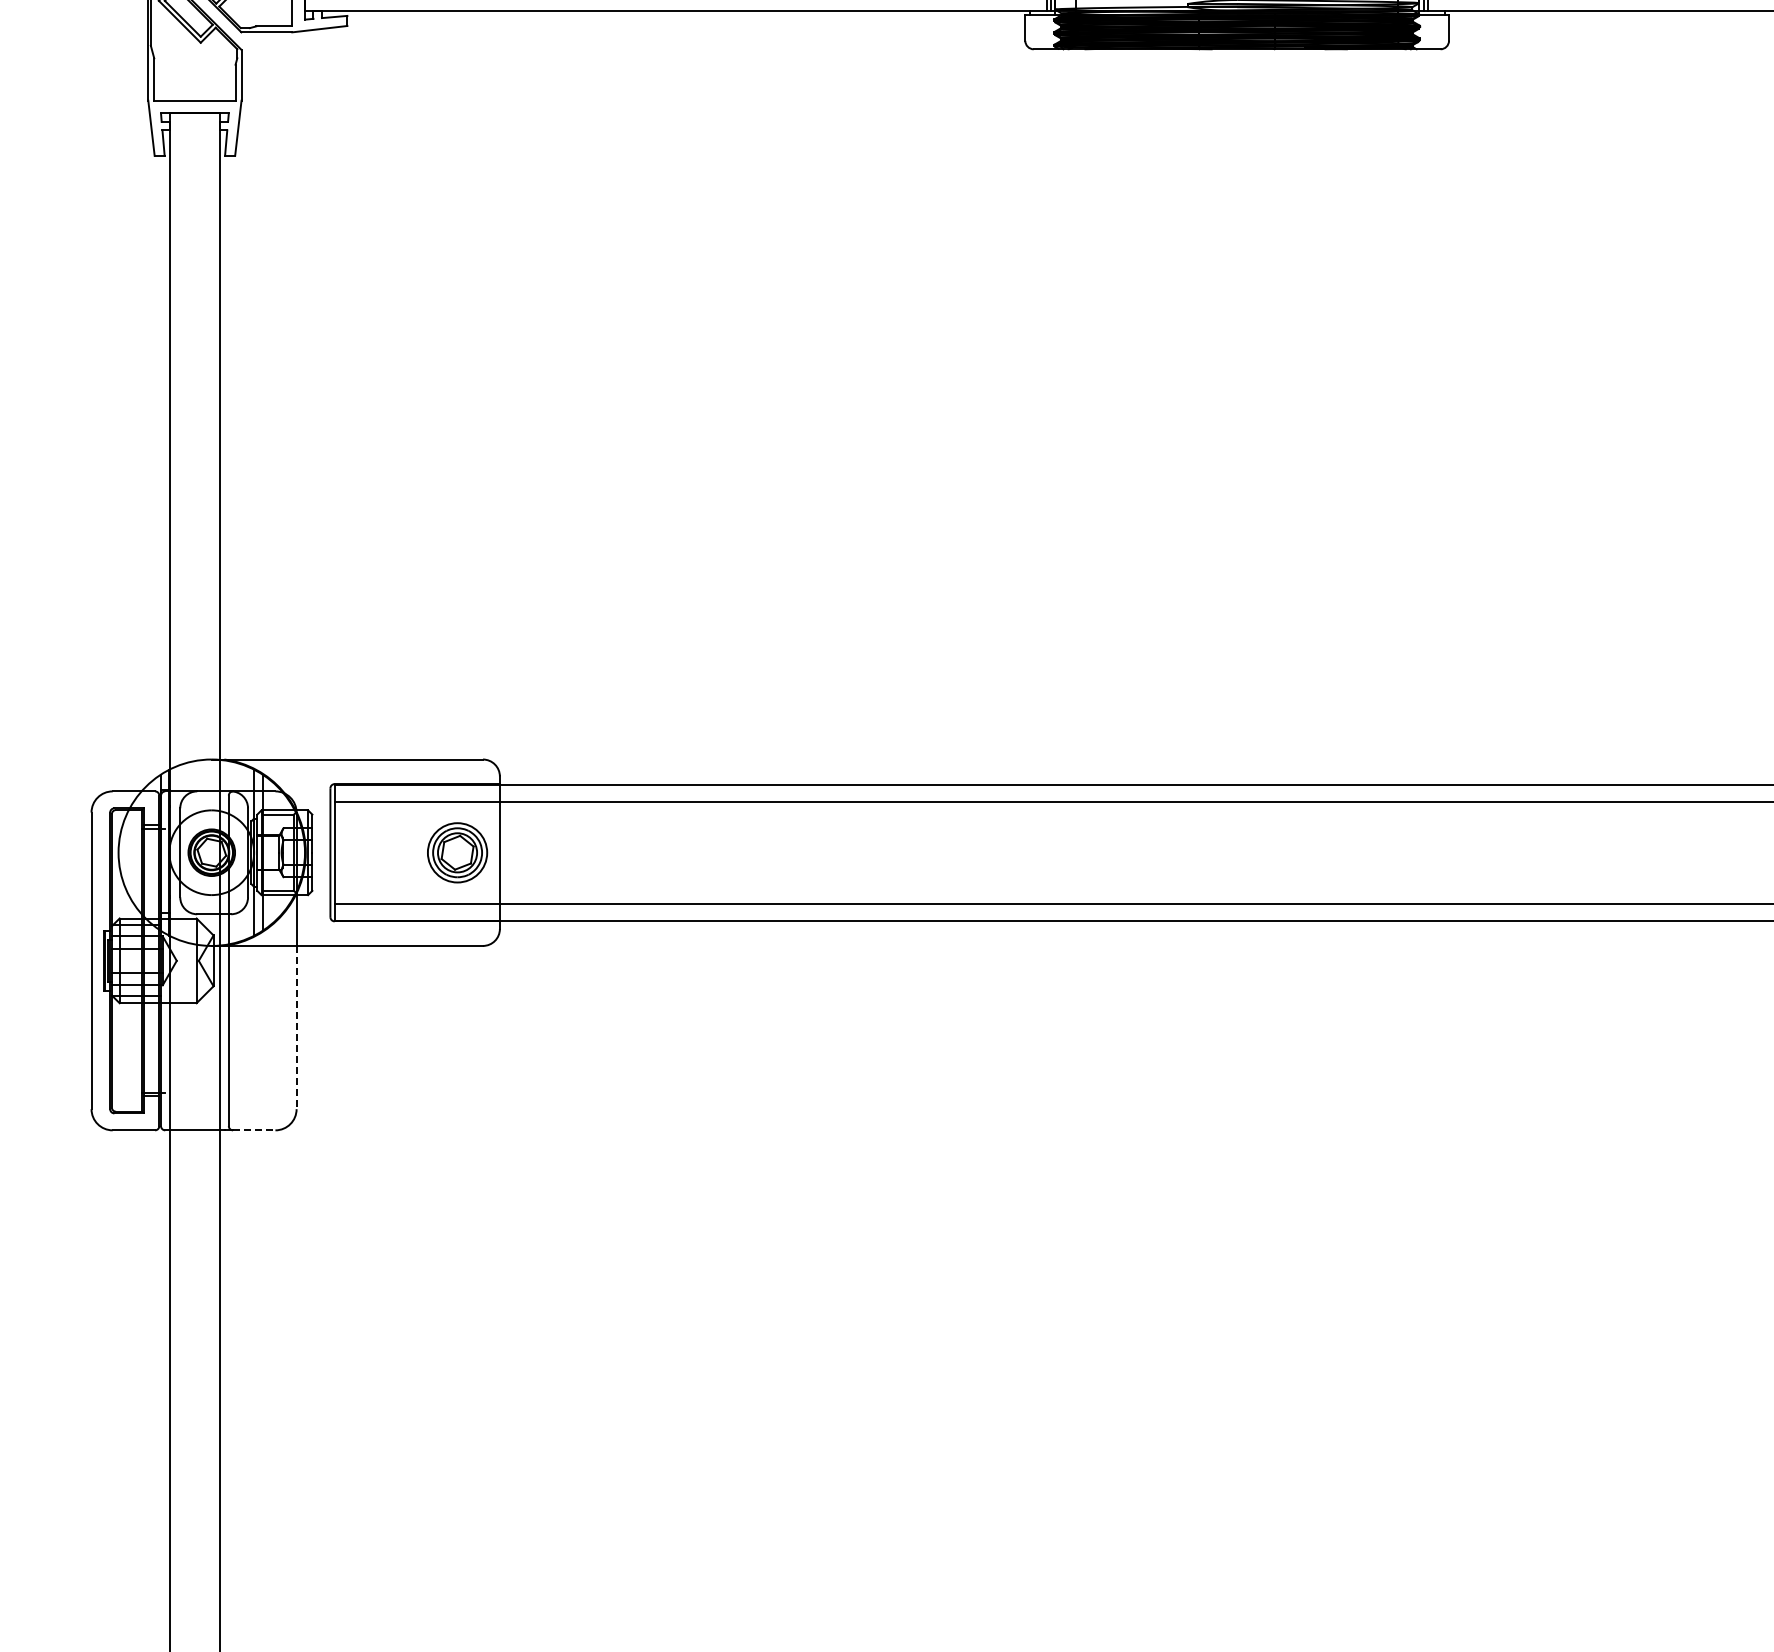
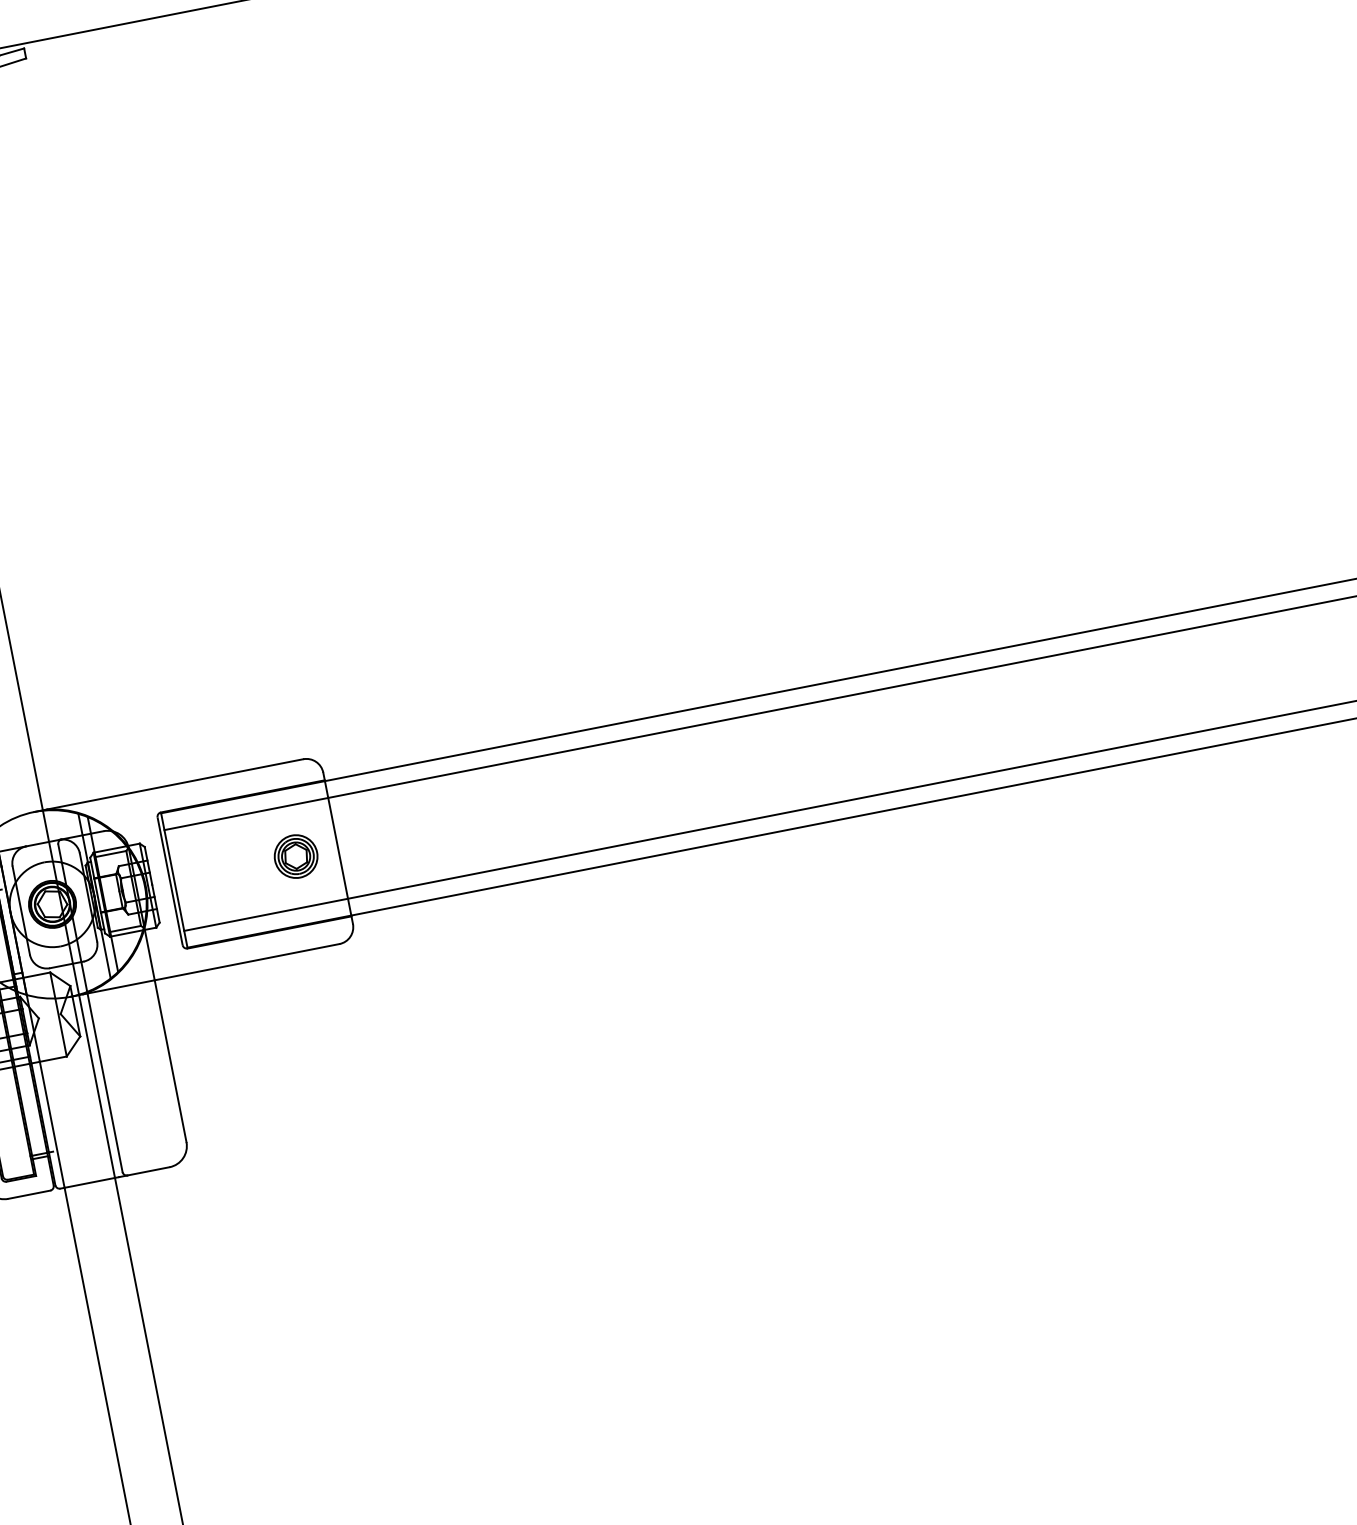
part: (457, 852) -> (296, 856), size x0.71
line: (296, 1027) -> (170, 1061), dashed -> solid
line: (254, 1130) -> (148, 1171), dashed -> solid

